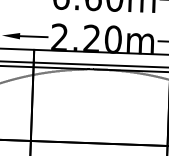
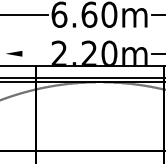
line: (34, 36) -> (35, 53), removed

